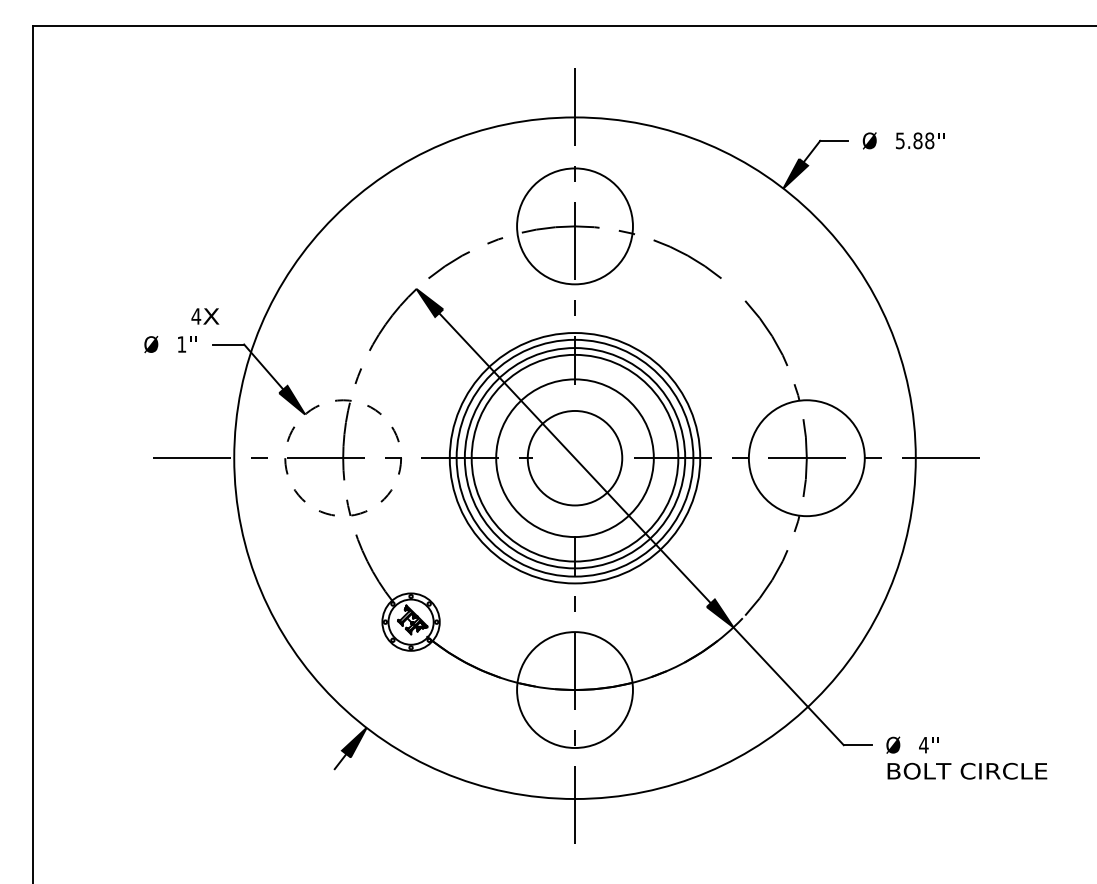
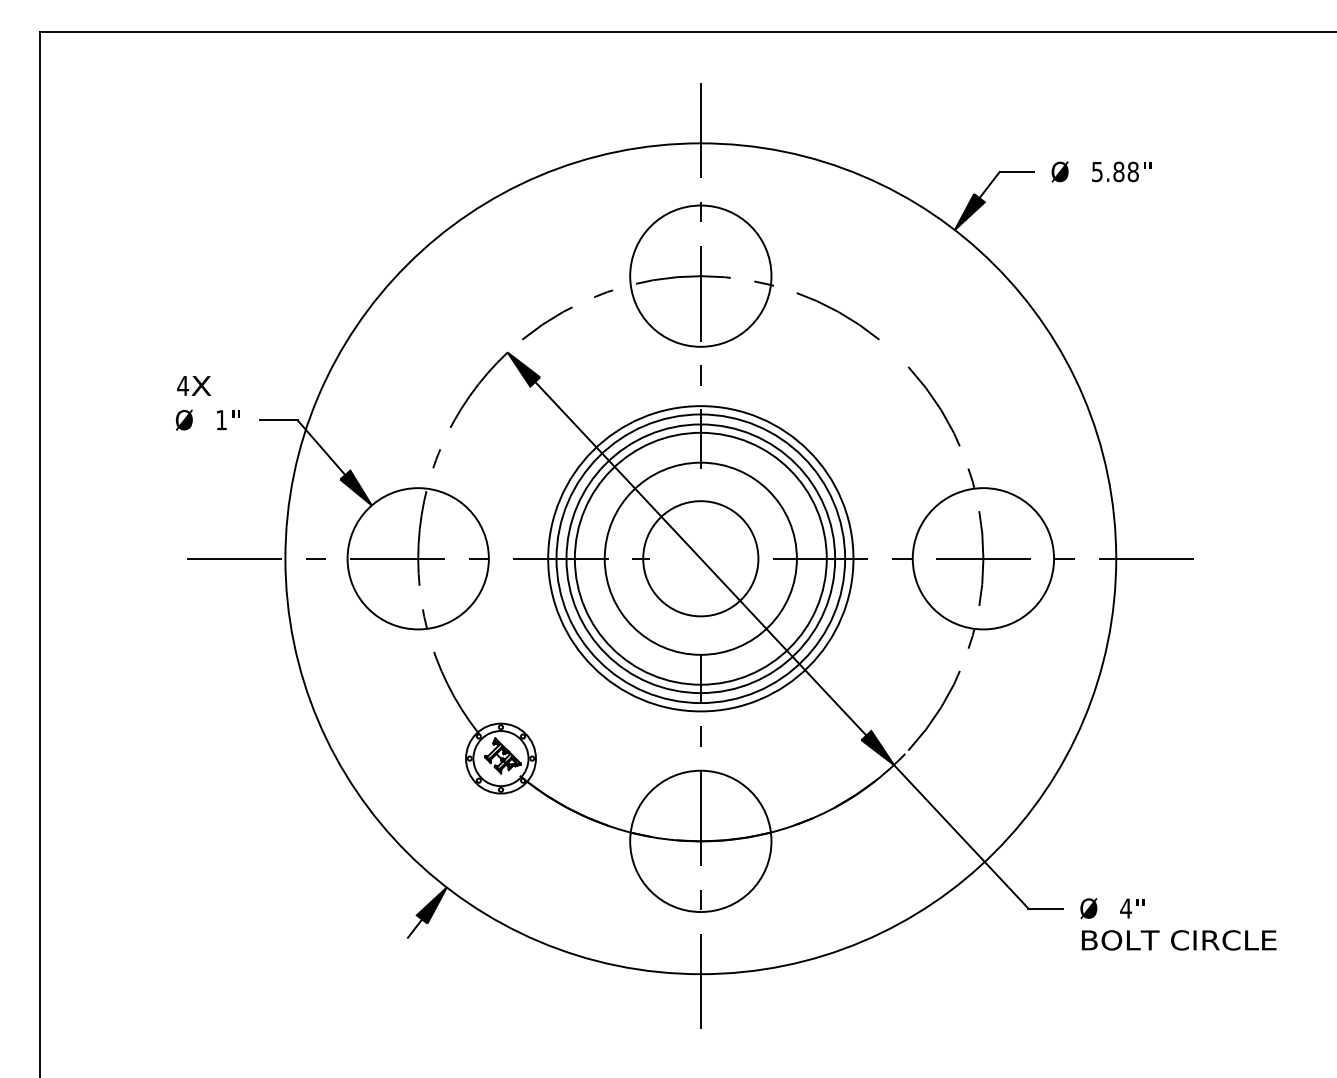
text: (205, 316) -> (194, 386), moved
circle: (343, 458) -> (418, 559), dashed -> solid

